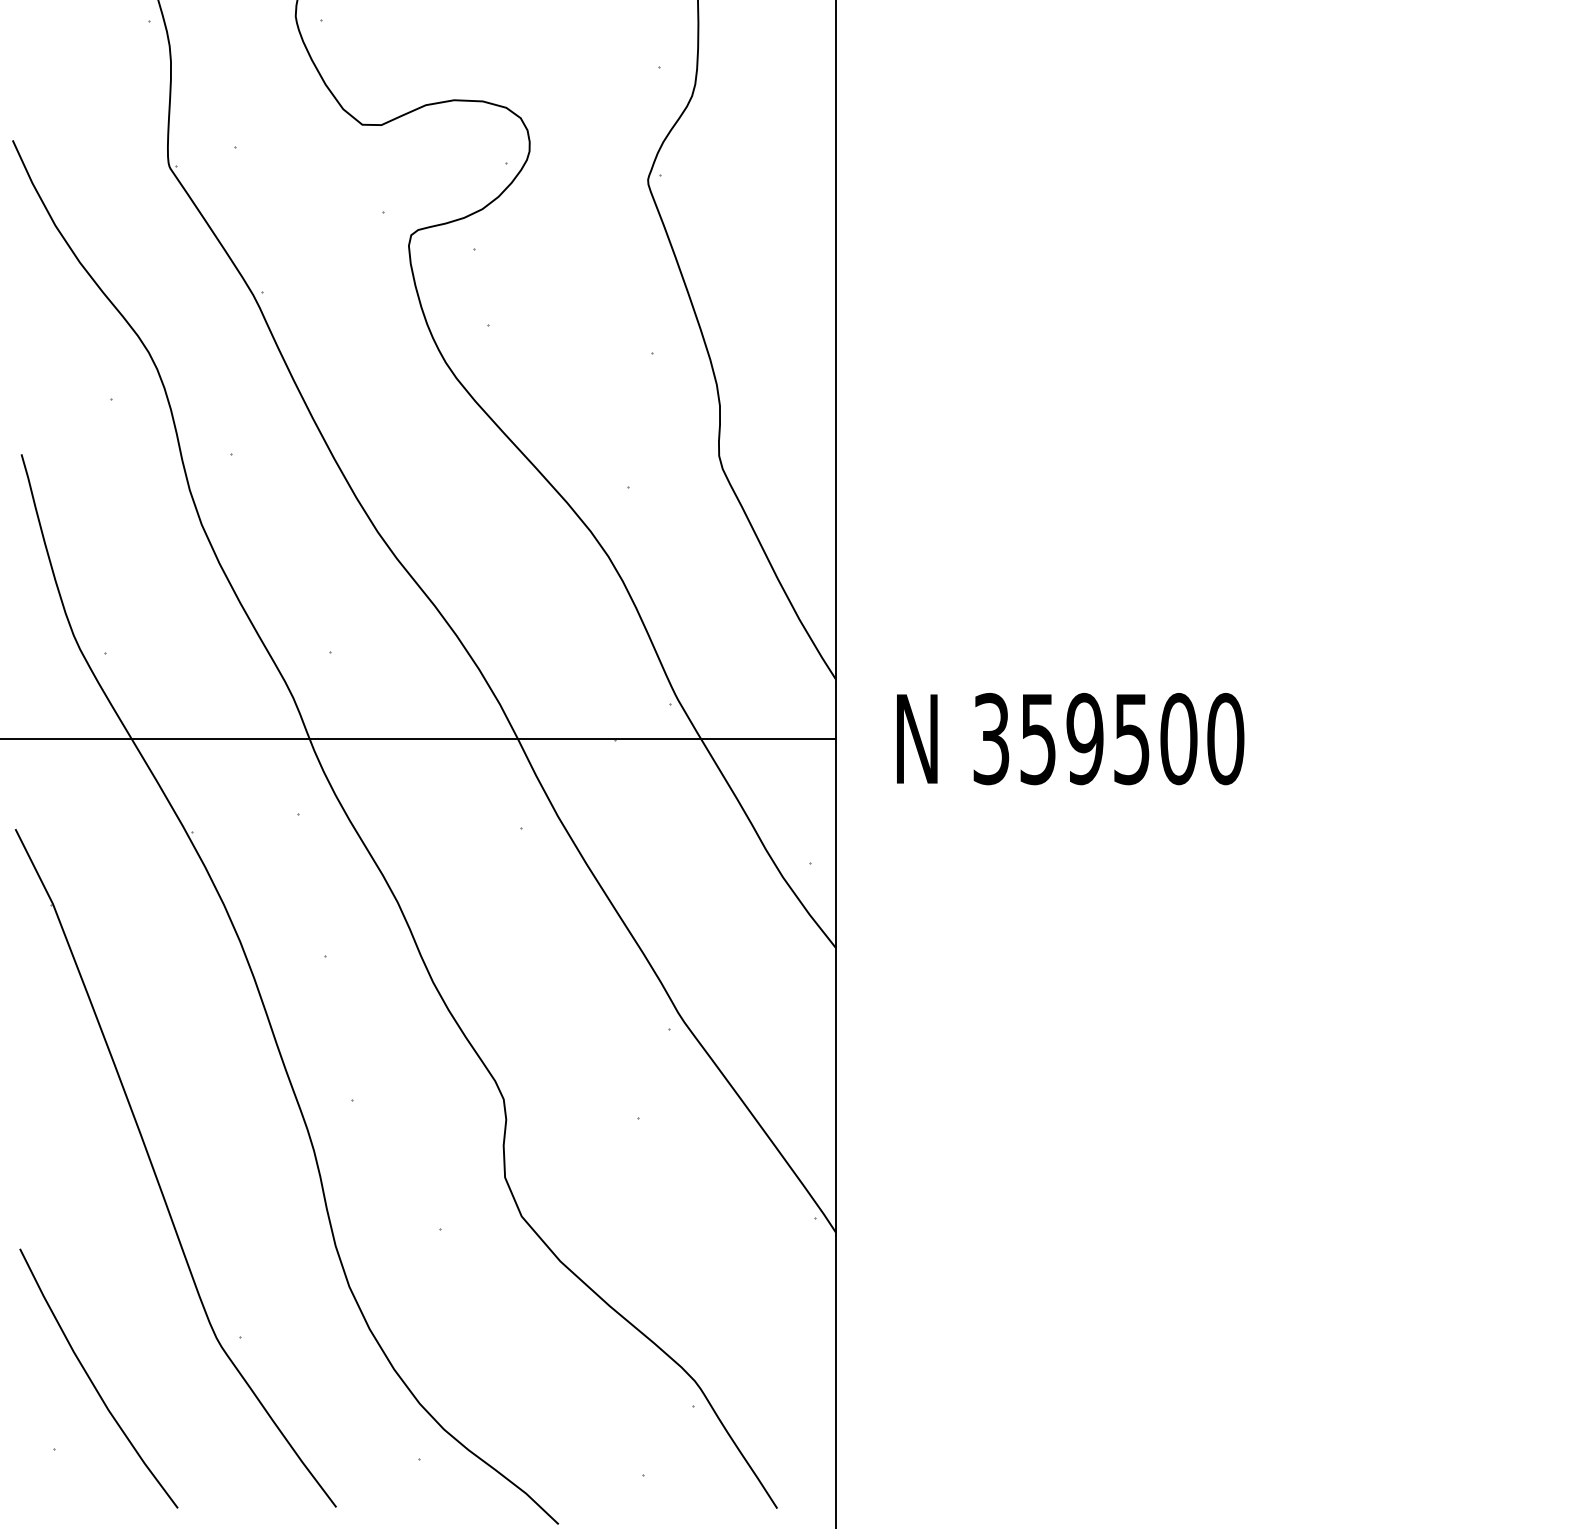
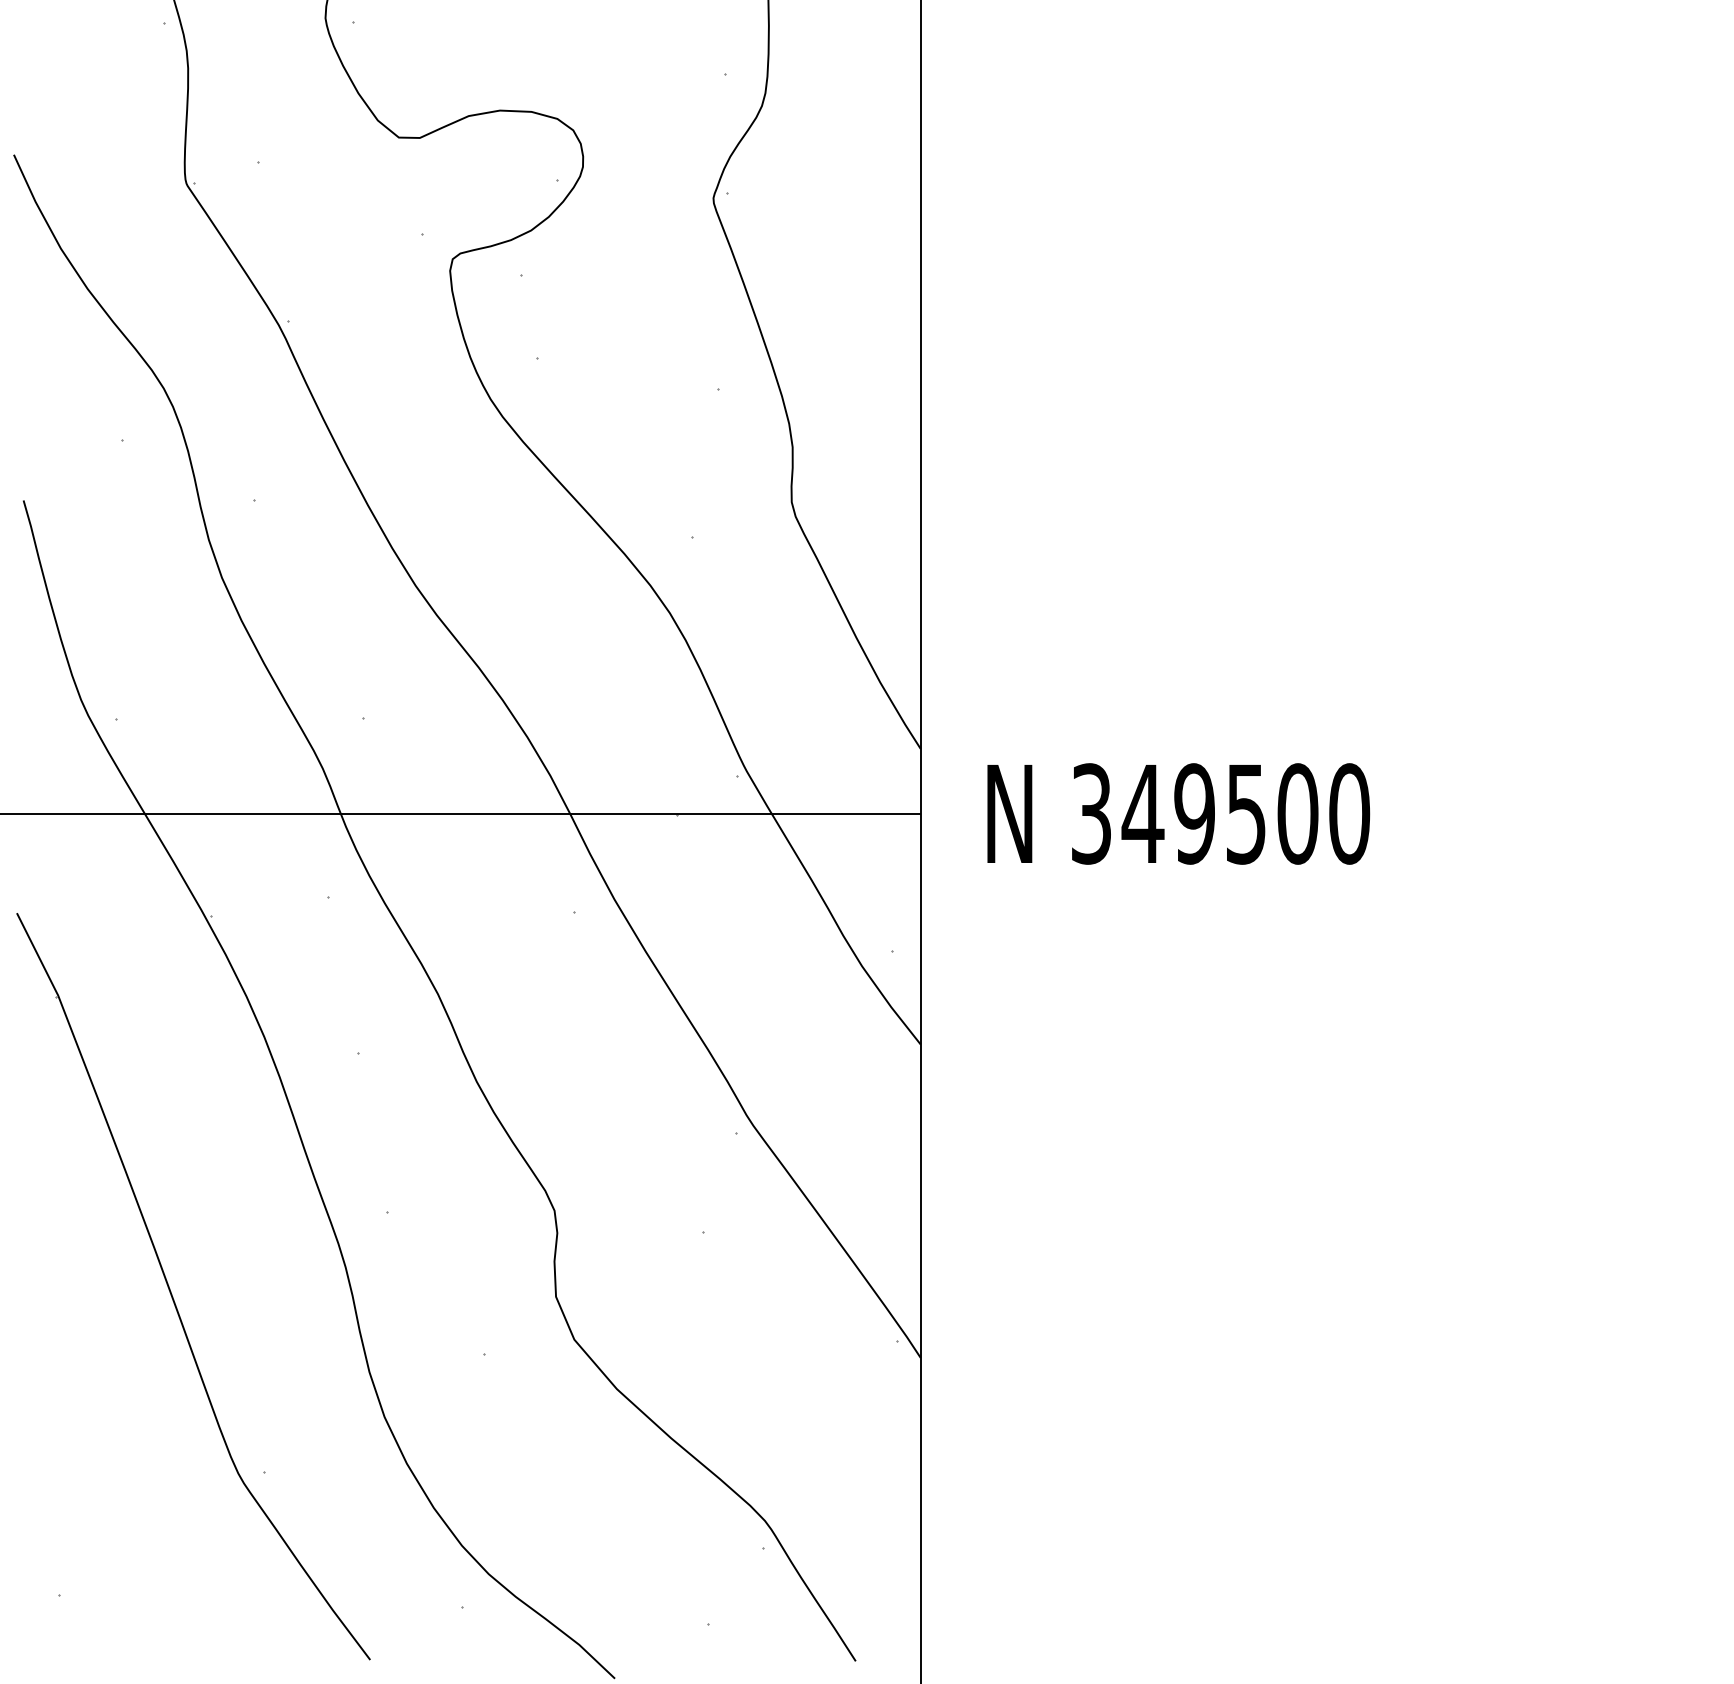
text: (1037, 739) -> (1142, 814), 359500 -> 349500
curve: (93, 1382) -> (102, 1522), removed

